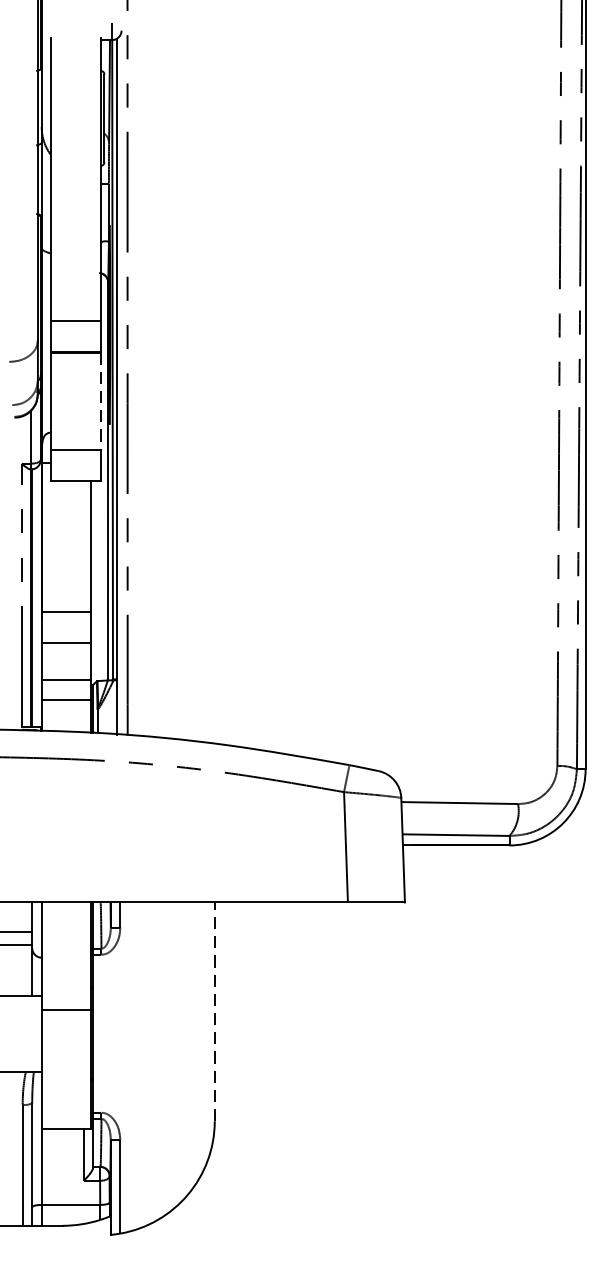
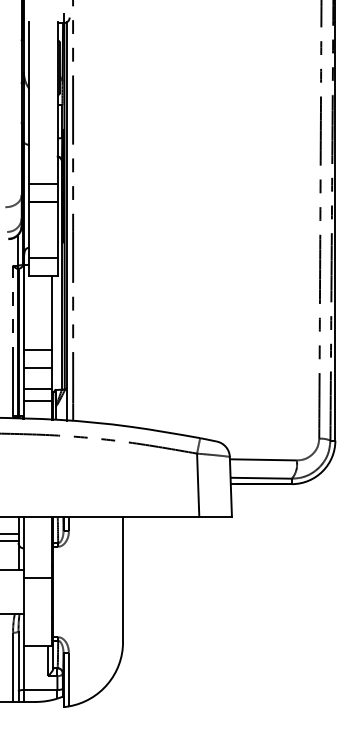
line: (100, 402) -> (57, 230), dashed -> solid
line: (215, 1011) -> (123, 579), dashed -> solid

